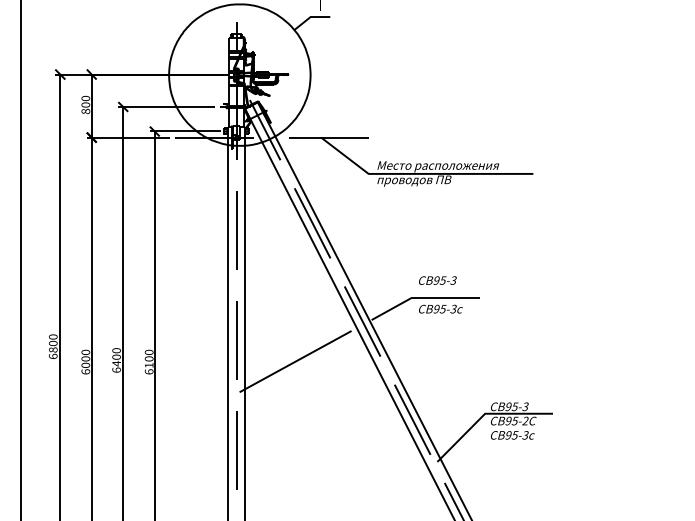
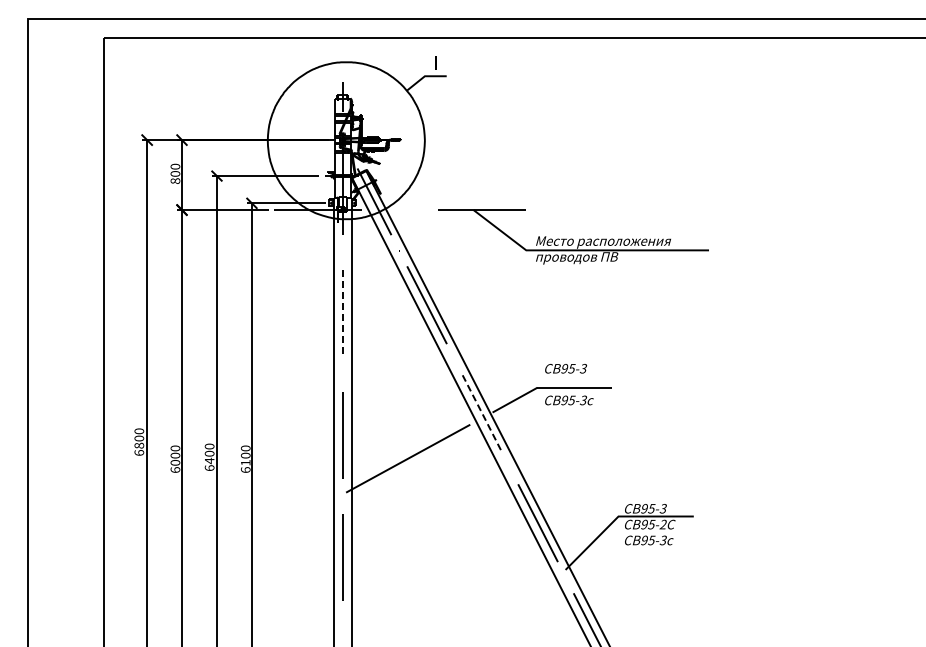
part: (411, 161) -> (573, 236), moved
line: (236, 230) -> (342, 313), solid -> dashed
line: (362, 321) -> (482, 414), solid -> dashed

